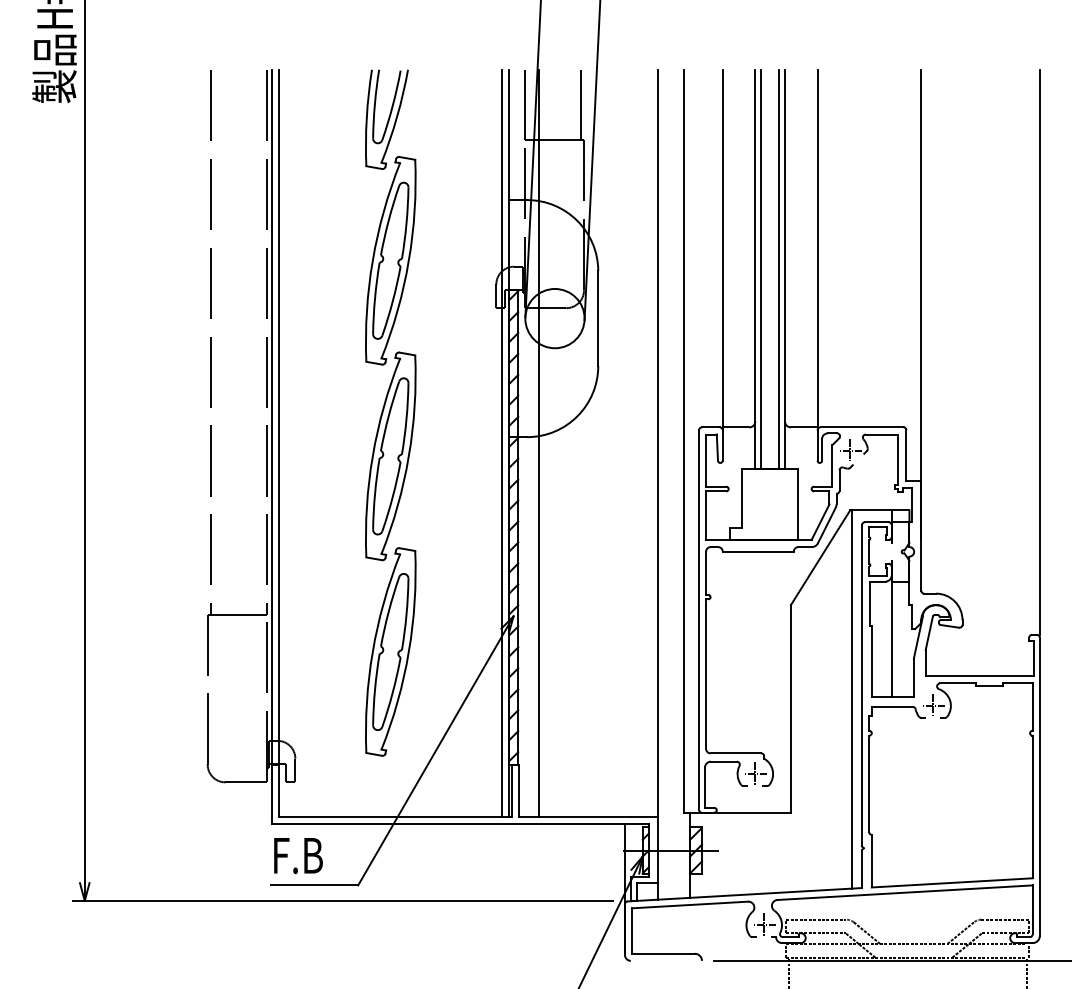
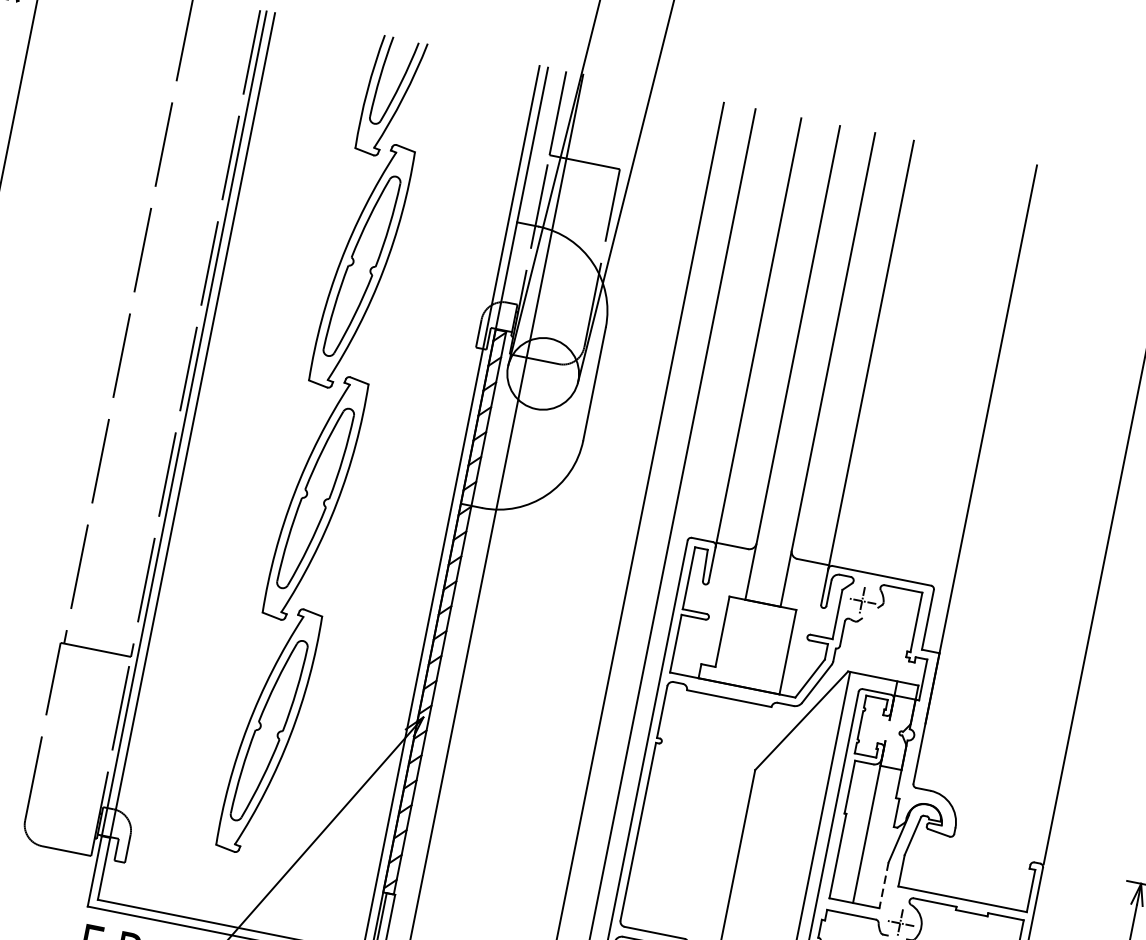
line: (581, 104) -> (625, 126), removed
line: (761, 268) -> (800, 363), removed
line: (779, 268) -> (821, 367), removed
line: (913, 678) -> (883, 886), solid -> dashed

